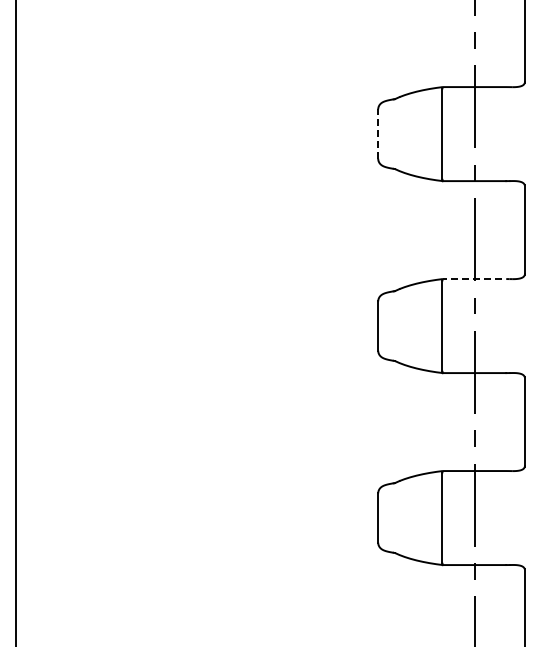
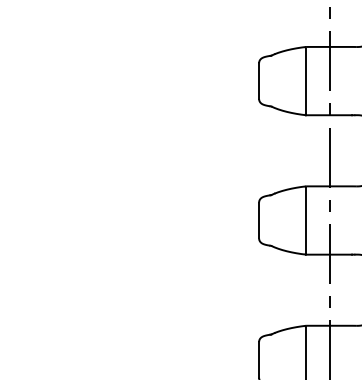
line: (378, 134) -> (259, 81), dashed -> solid
line: (479, 279) -> (332, 186), dashed -> solid

